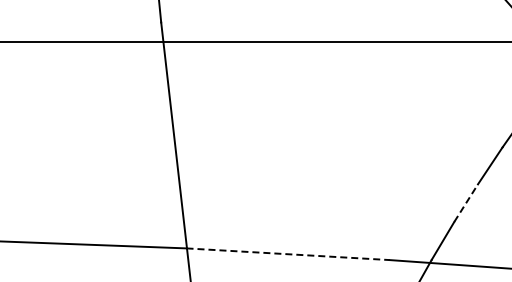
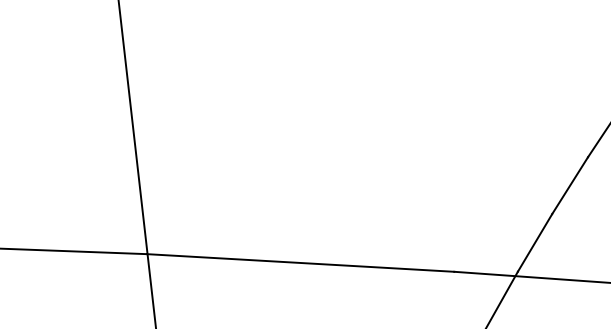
line: (466, 202) -> (570, 184), dashed -> solid
line: (288, 254) -> (301, 263), dashed -> solid

